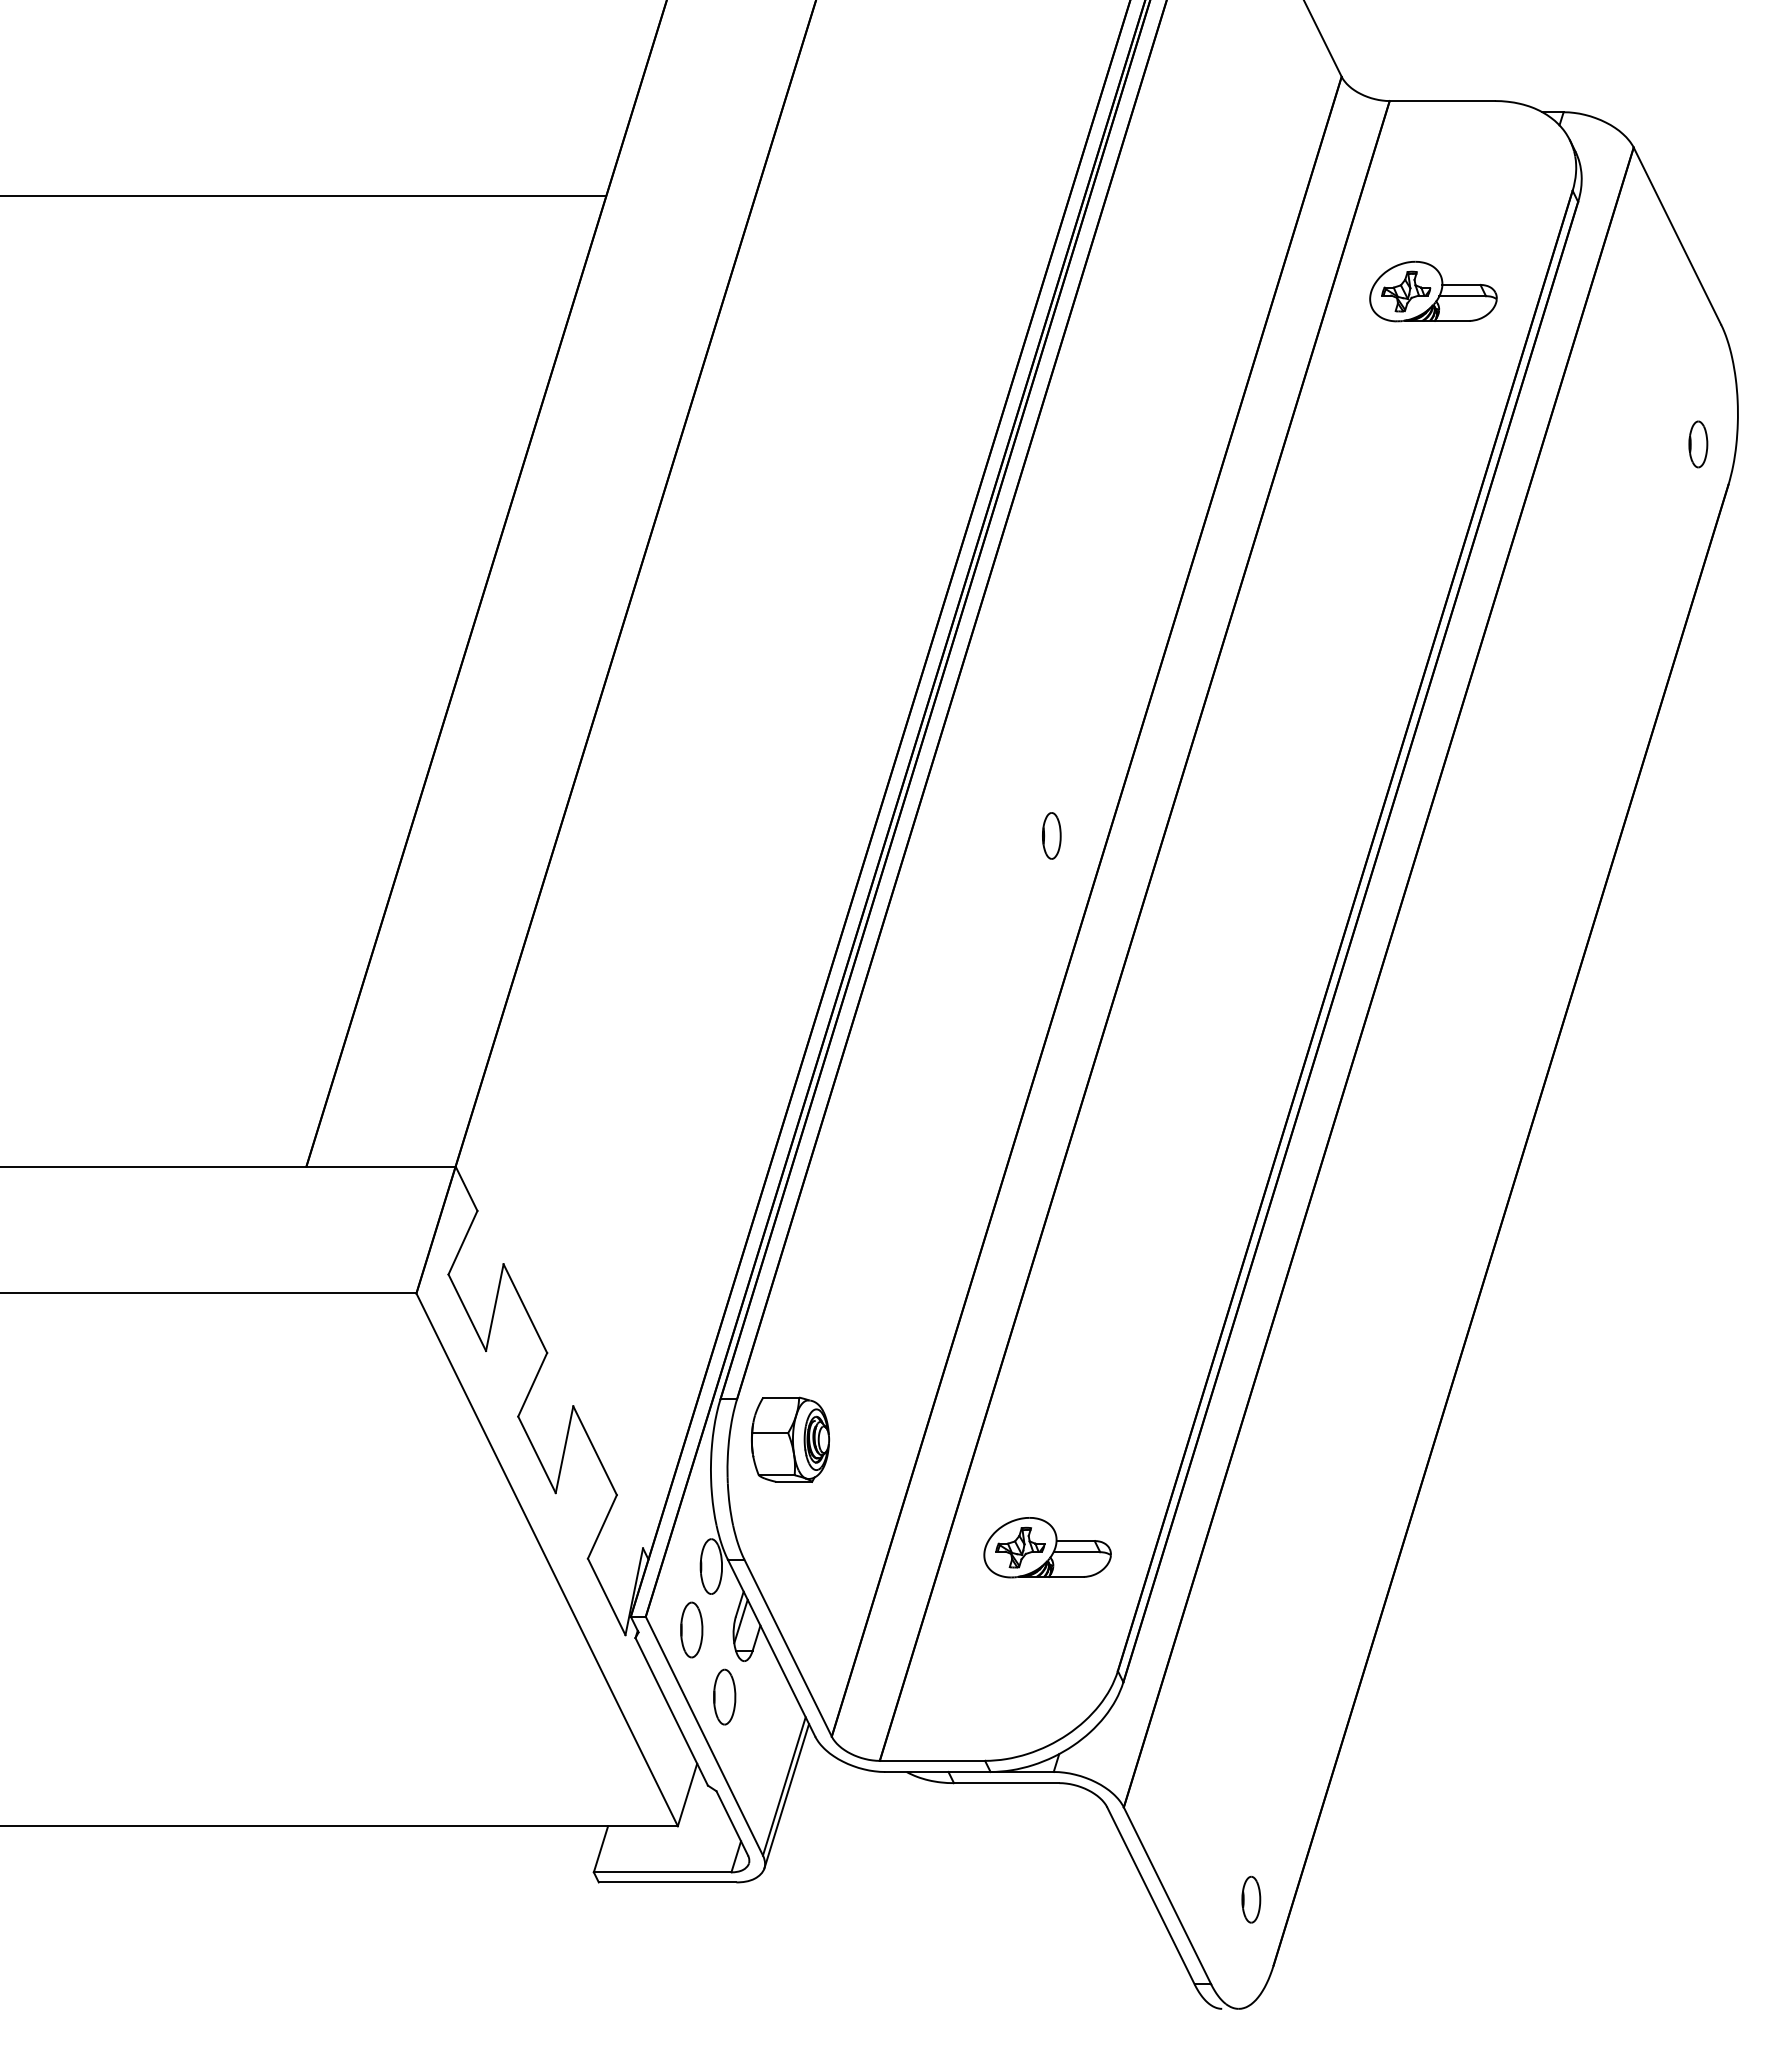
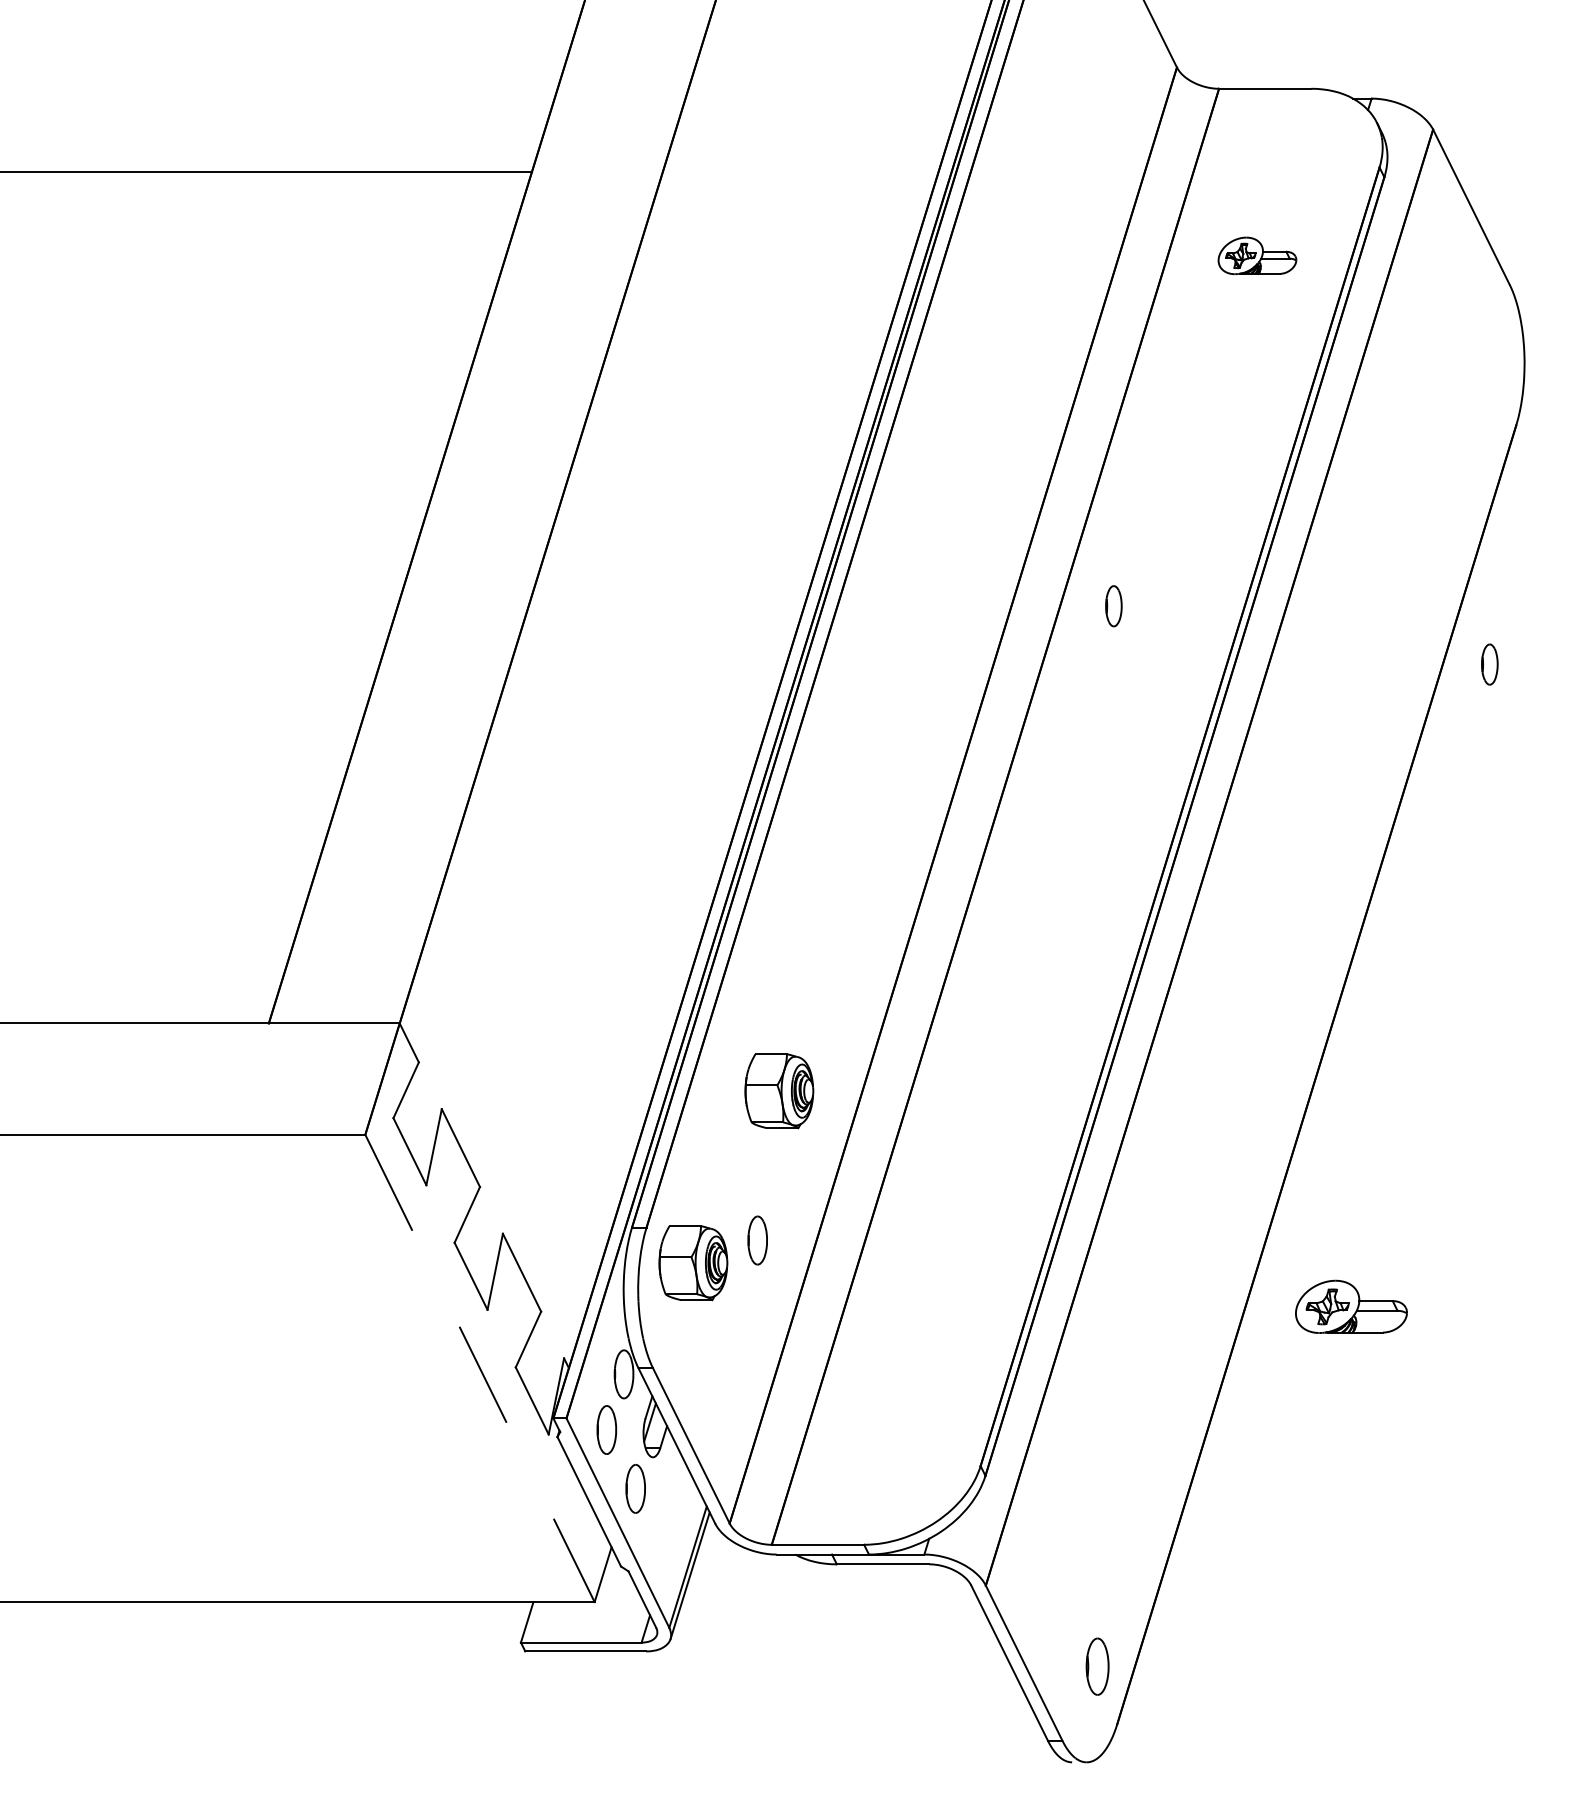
part: (1433, 291) -> (1257, 255), size x0.7
part: (1698, 444) -> (1489, 664), moved
part: (1051, 835) -> (1113, 605), moved
part: (888, 1243) -> (779, 1090), added
part: (863, 1413) -> (757, 1240), added
part: (1047, 1547) -> (1351, 1306), moved
line: (547, 1559) -> (480, 1368), solid -> dashed
part: (1251, 1899) -> (1097, 1666), size x1.4

